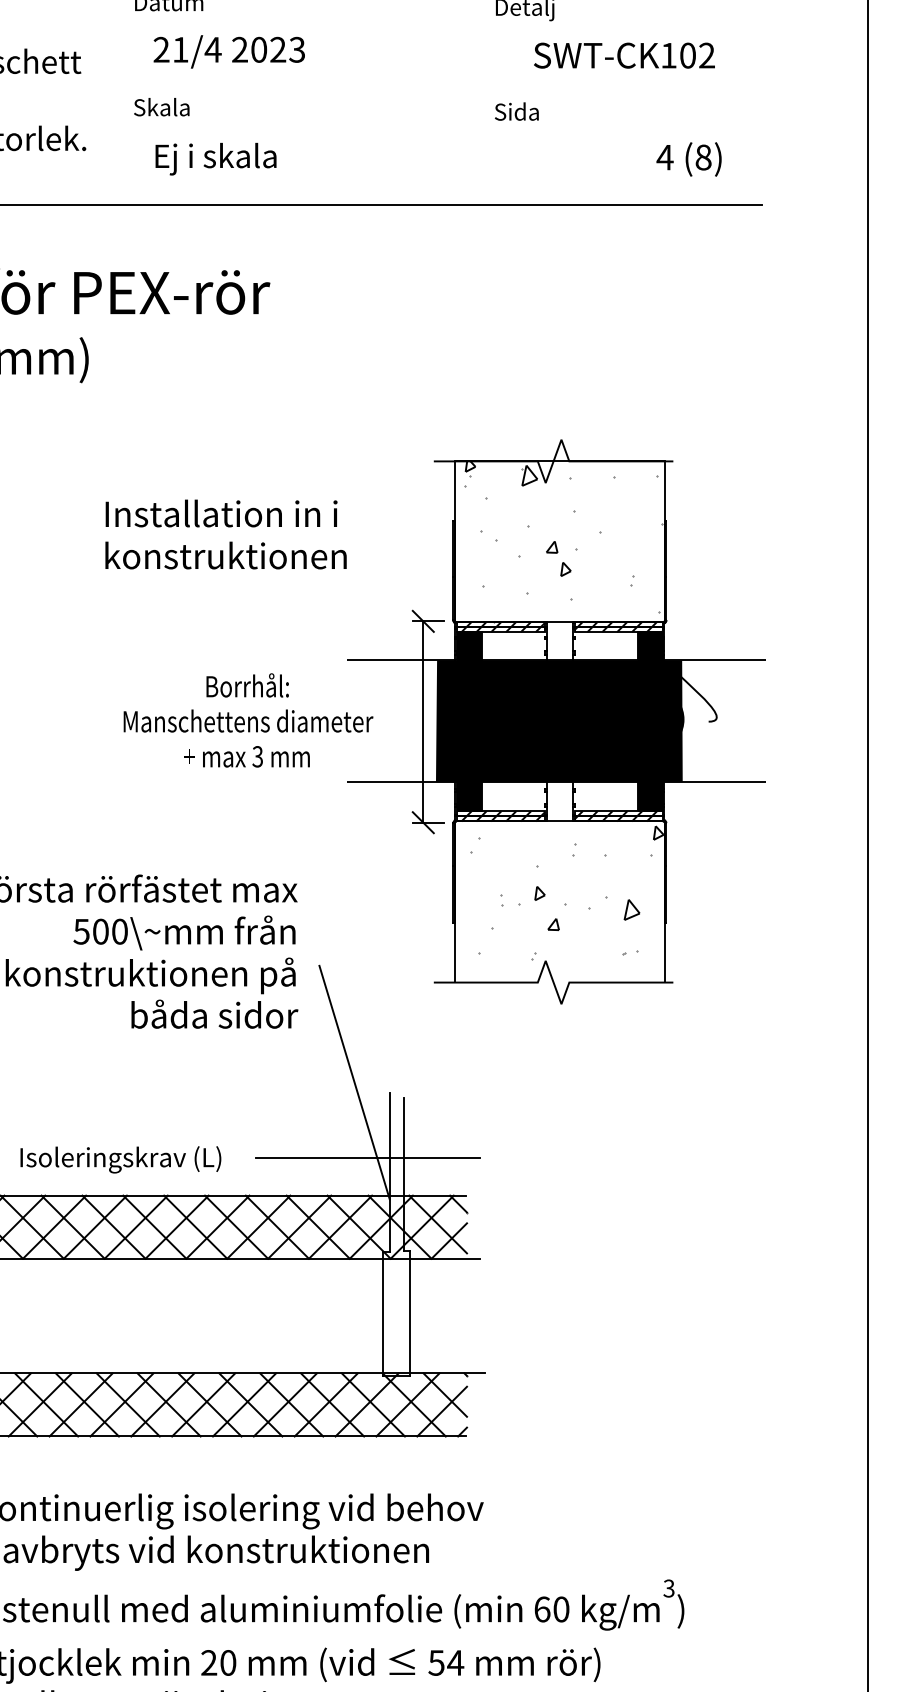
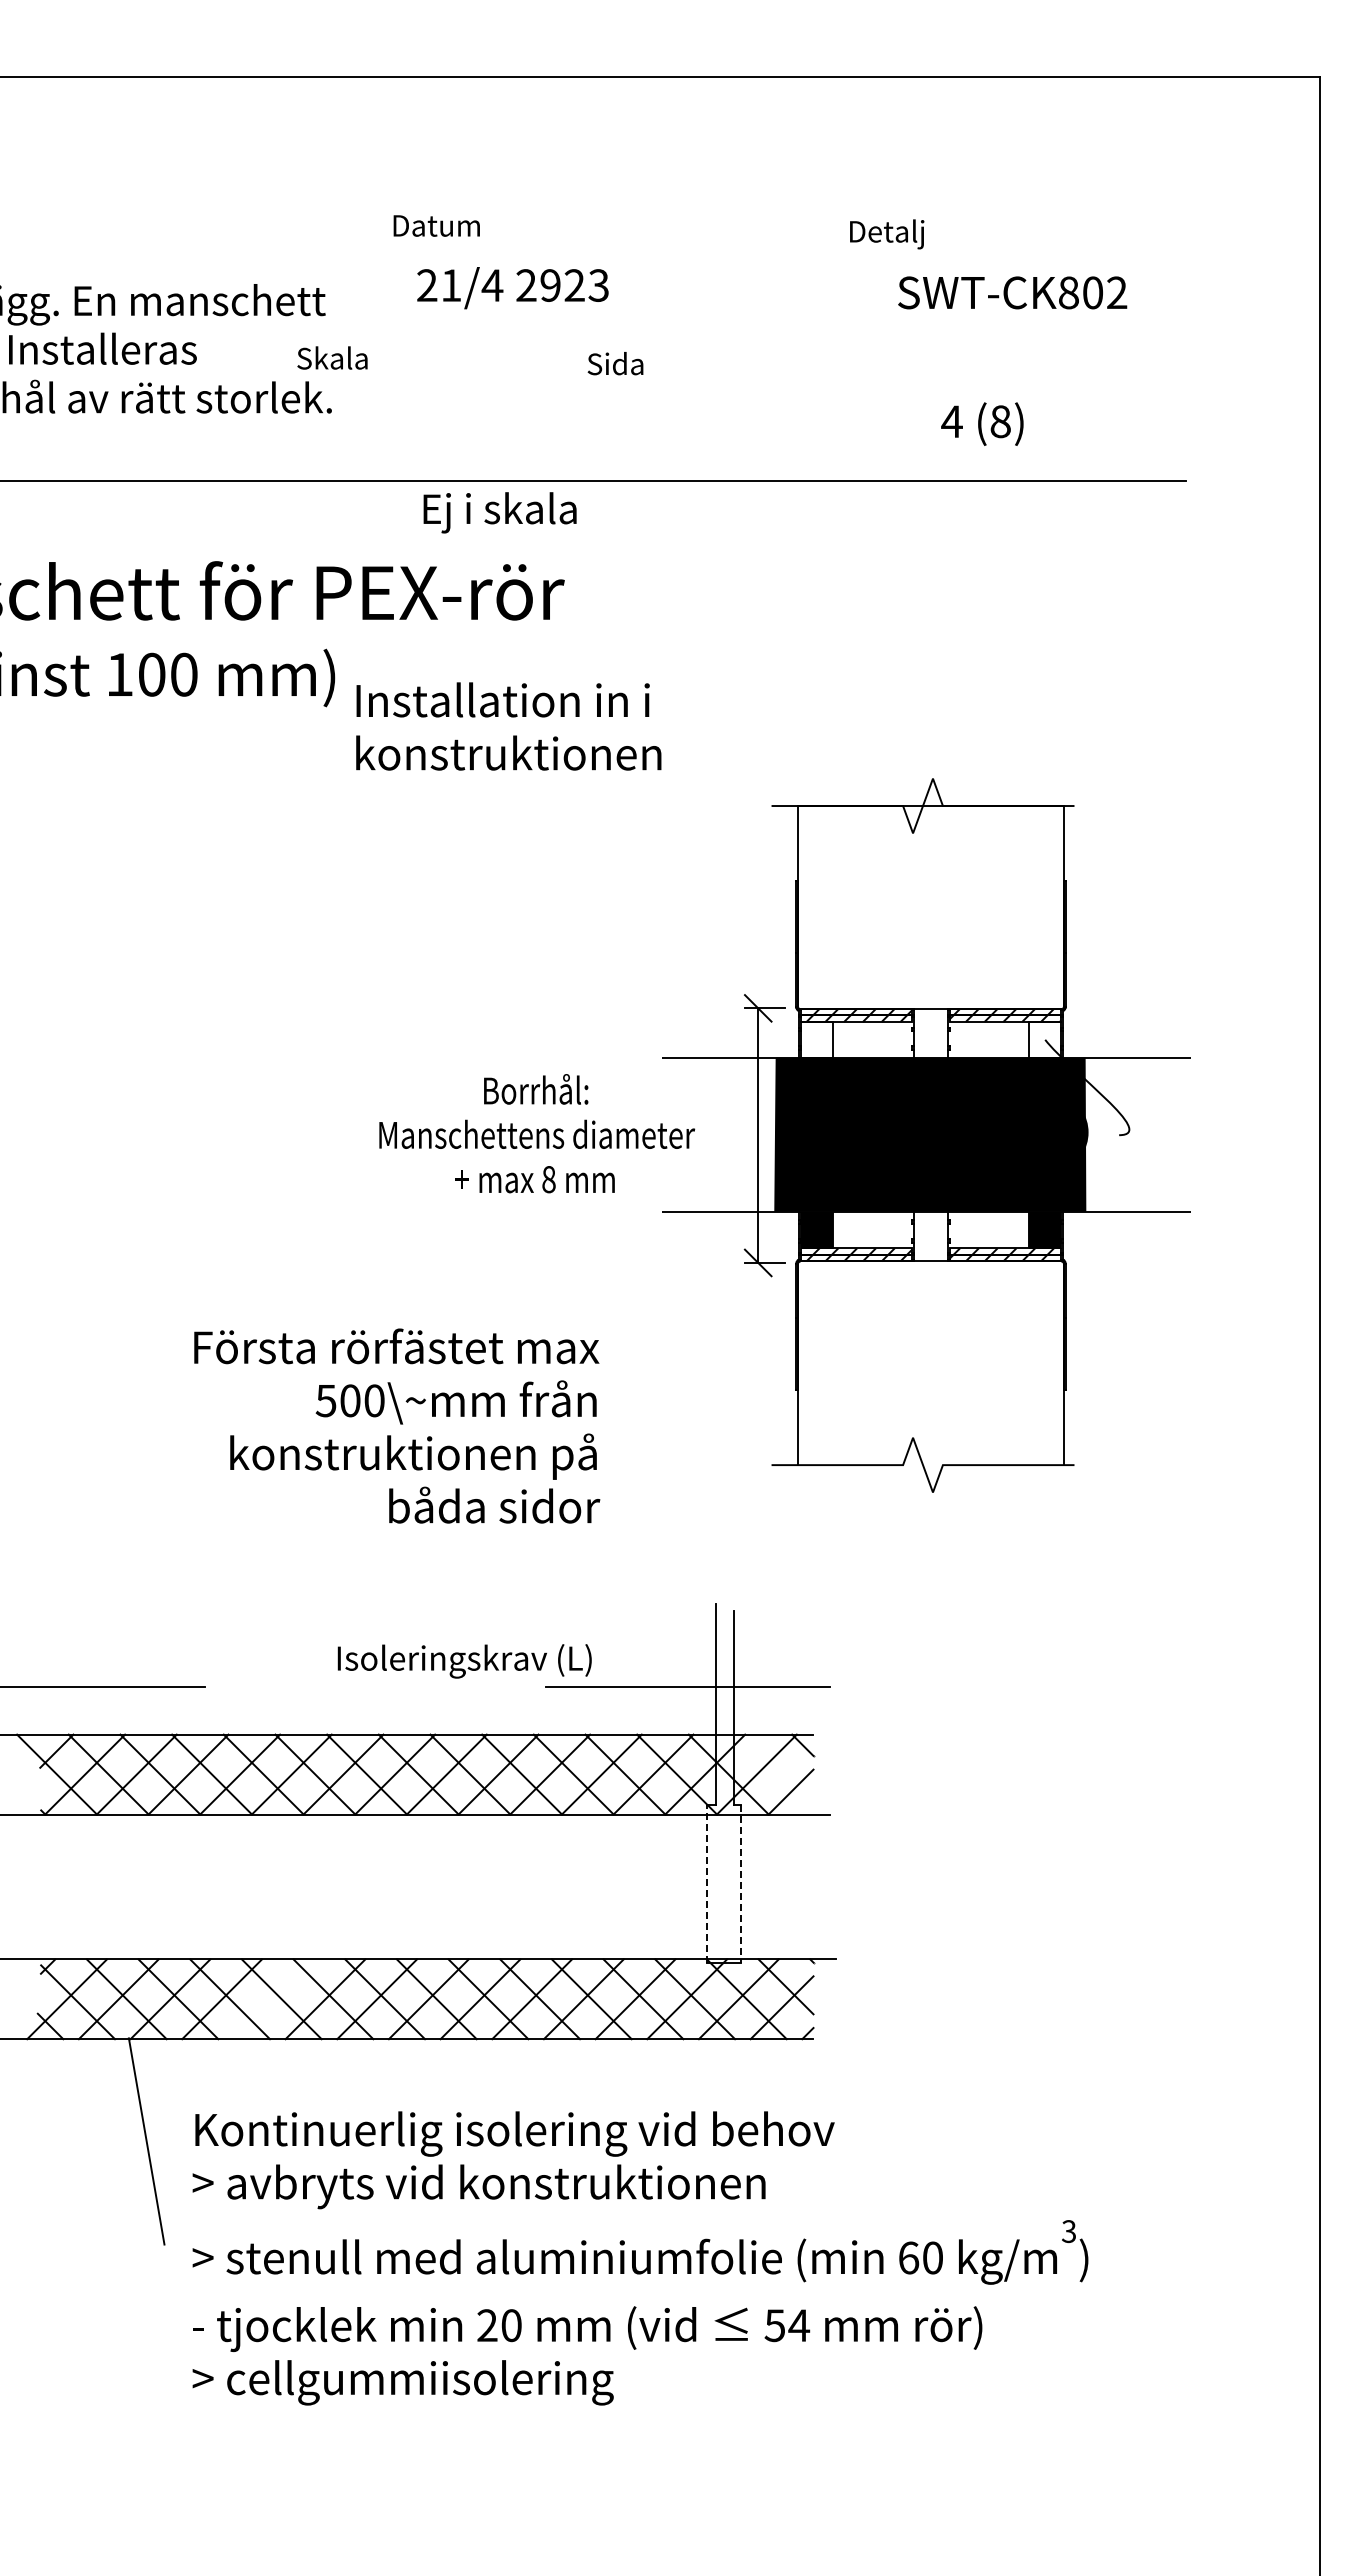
text: (259, 49) -> (550, 285), 2023 -> 2923
text: (668, 55) -> (1068, 292), SWT-CK102 -> SWT-CK802
text: (161, 106) -> (332, 357), moved
text: (516, 111) -> (615, 363), moved
text: (215, 158) -> (499, 512), moved
text: (689, 158) -> (982, 423), moved
text: (225, 534) -> (508, 726), moved
hatch: (563, 541) -> (935, 907), removed
fill: (469, 646) -> (816, 1039), removed
fill: (650, 646) -> (1045, 1039), removed
text: (257, 756) -> (548, 1179), 3 -> 8
hatch: (567, 891) -> (940, 1350), removed
line: (353, 1082) -> (670, 1591), removed
text: (120, 1159) -> (464, 1661), moved
line: (437, 1224) -> (776, 1770), removed
line: (409, 1313) -> (740, 1883), solid -> dashed
line: (383, 1314) -> (707, 1884), solid -> dashed
line: (40, 1405) -> (273, 1999), removed

